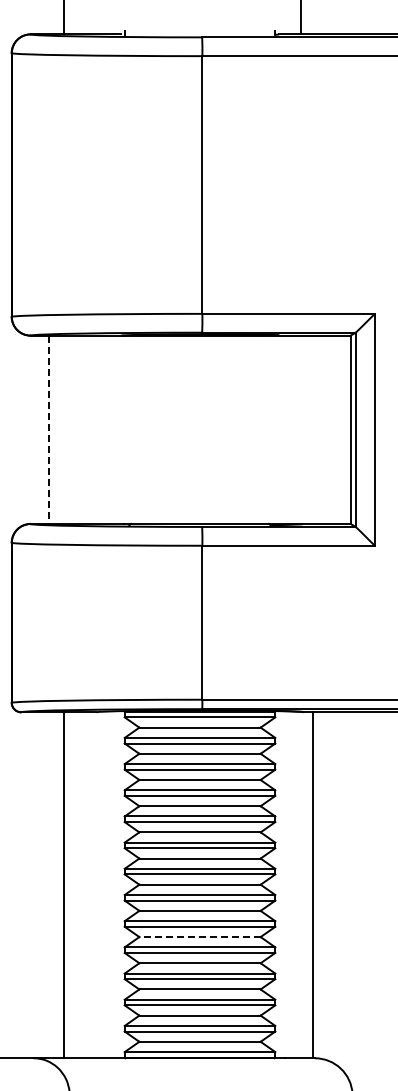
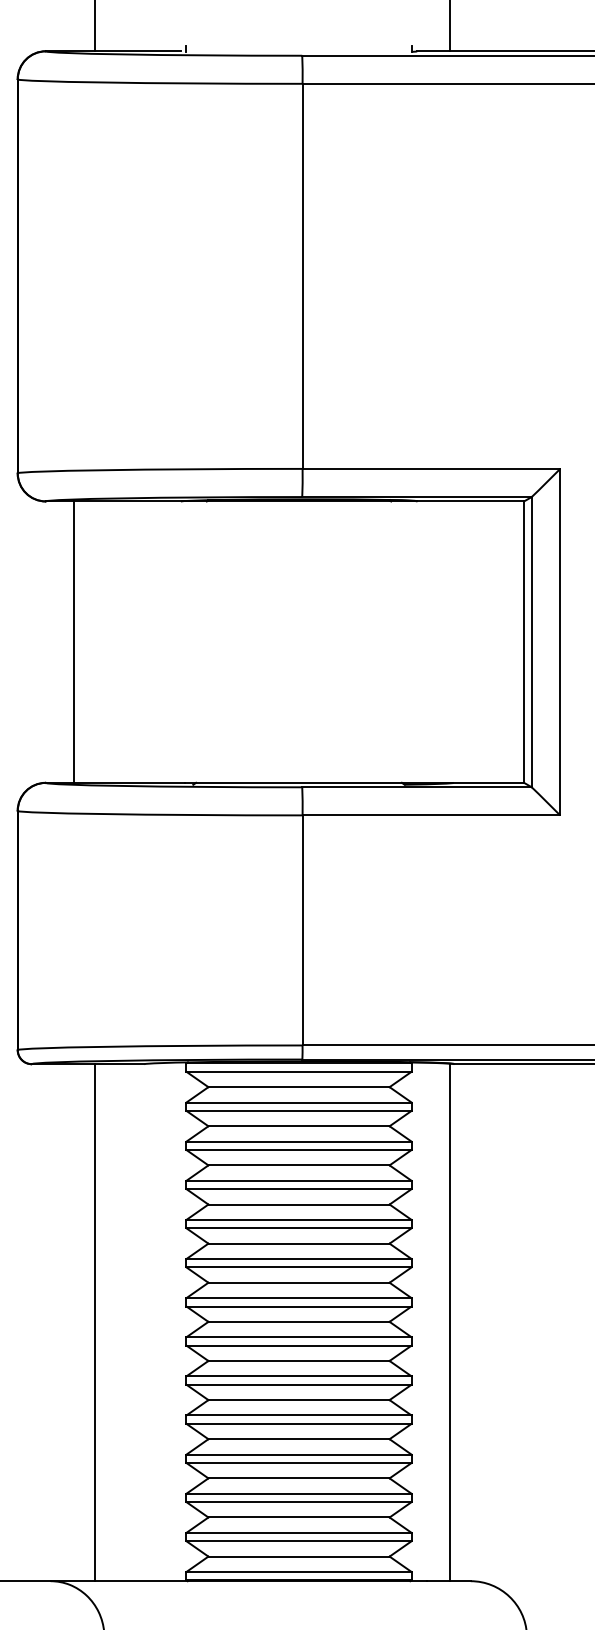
line: (49, 430) -> (74, 643), dashed -> solid
line: (312, 884) -> (449, 1321), moved
line: (200, 937) -> (299, 1400), dashed -> solid

